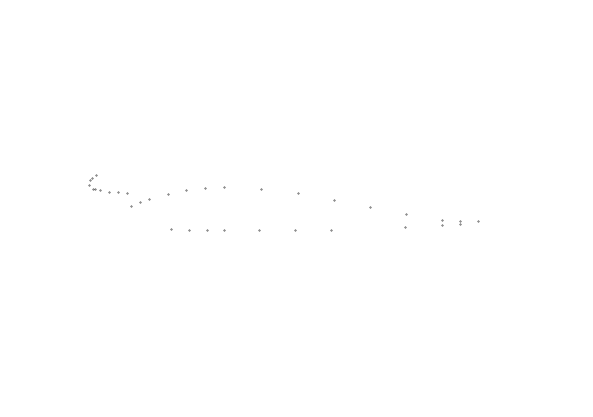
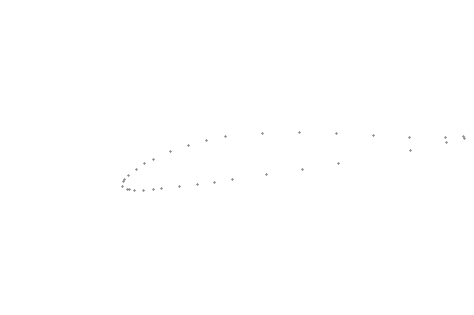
part: (109, 191) -> (143, 189), moved

